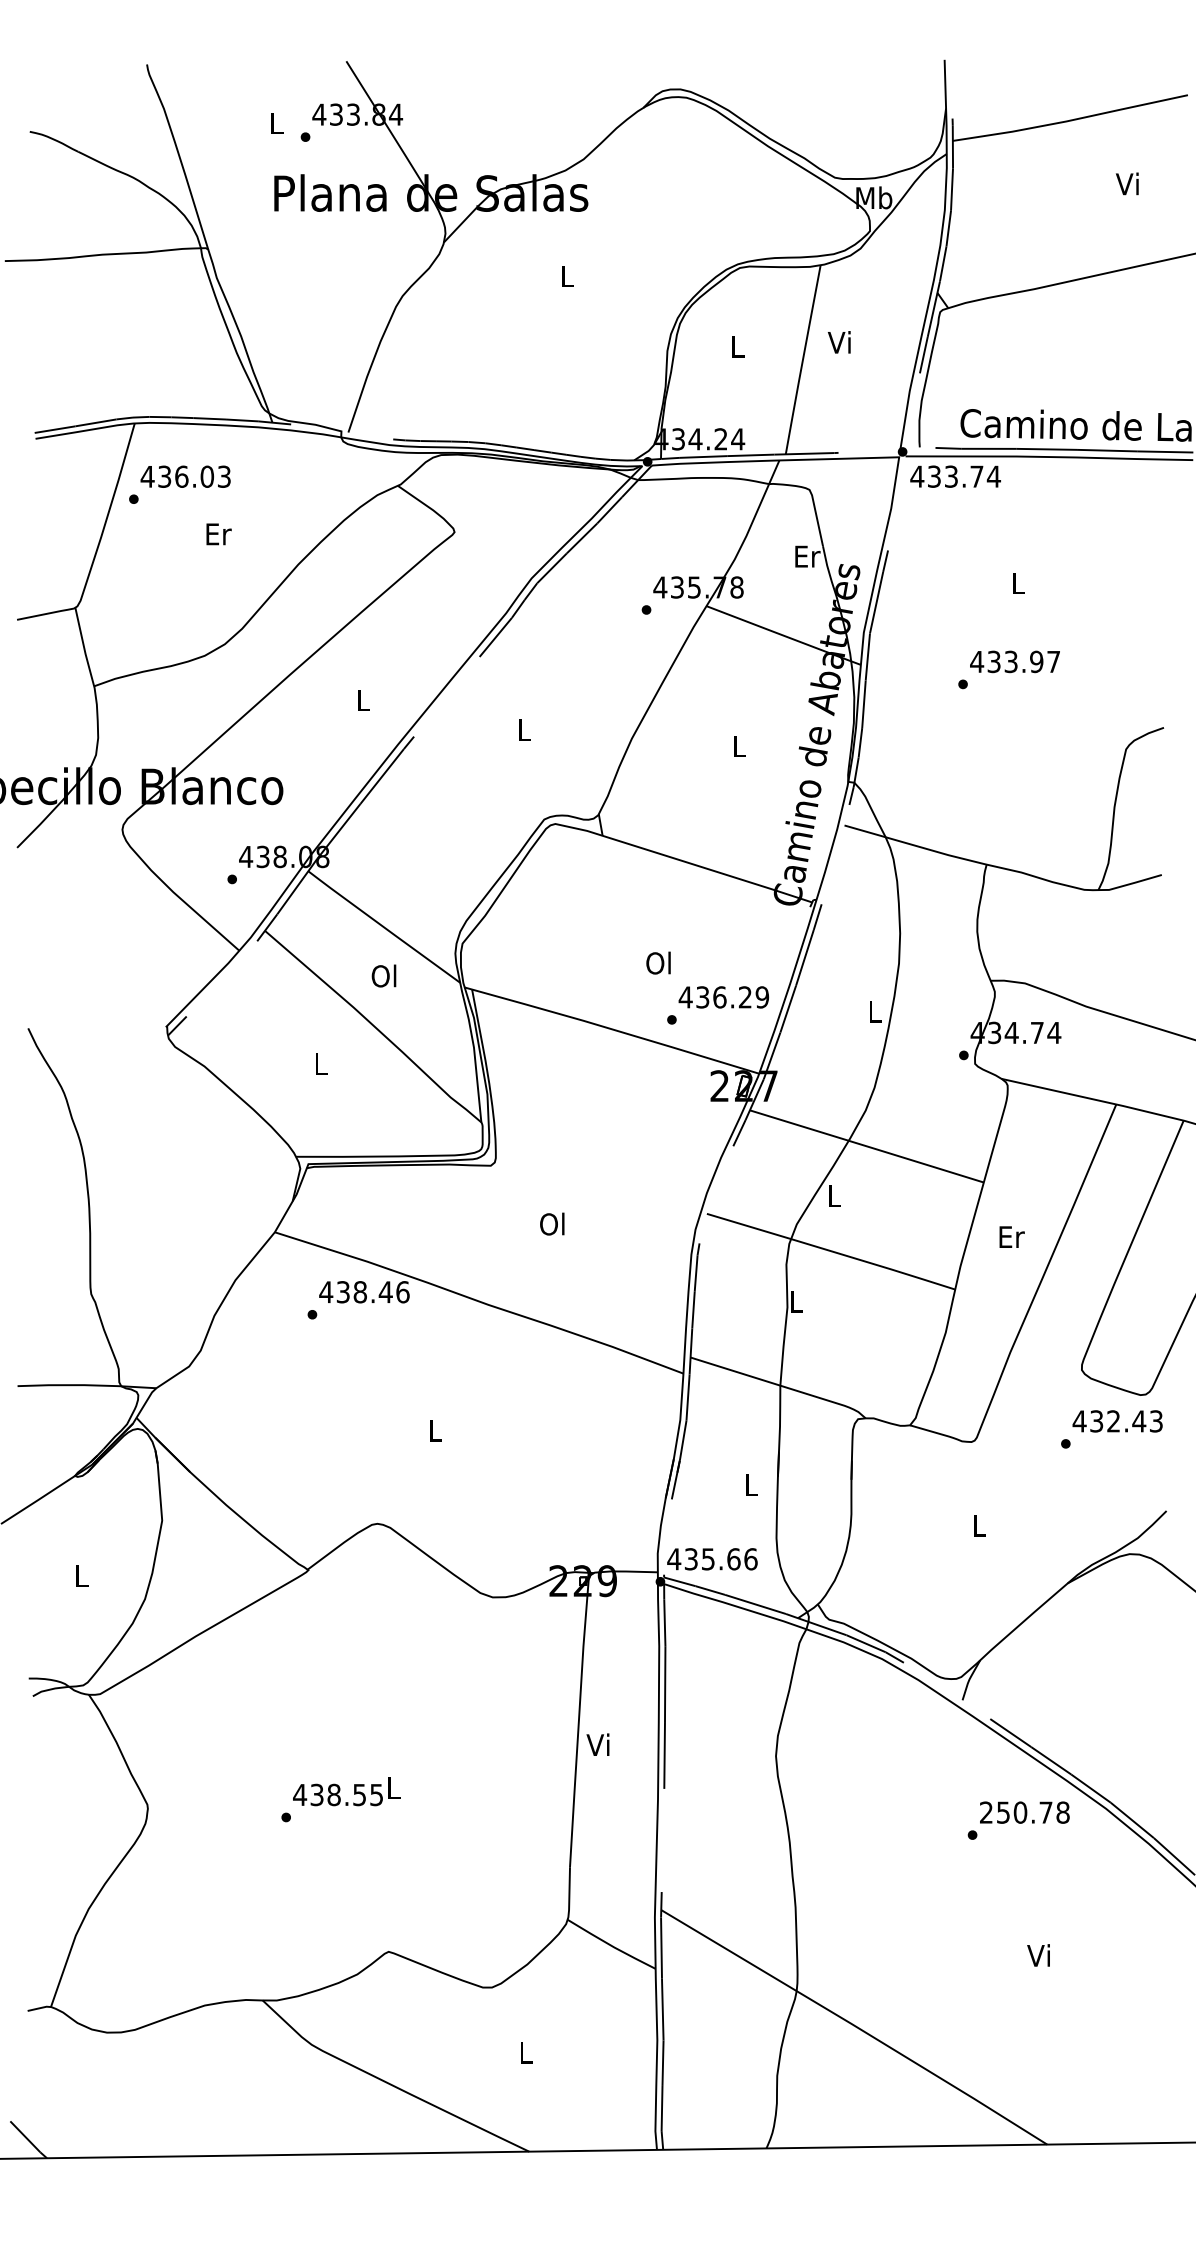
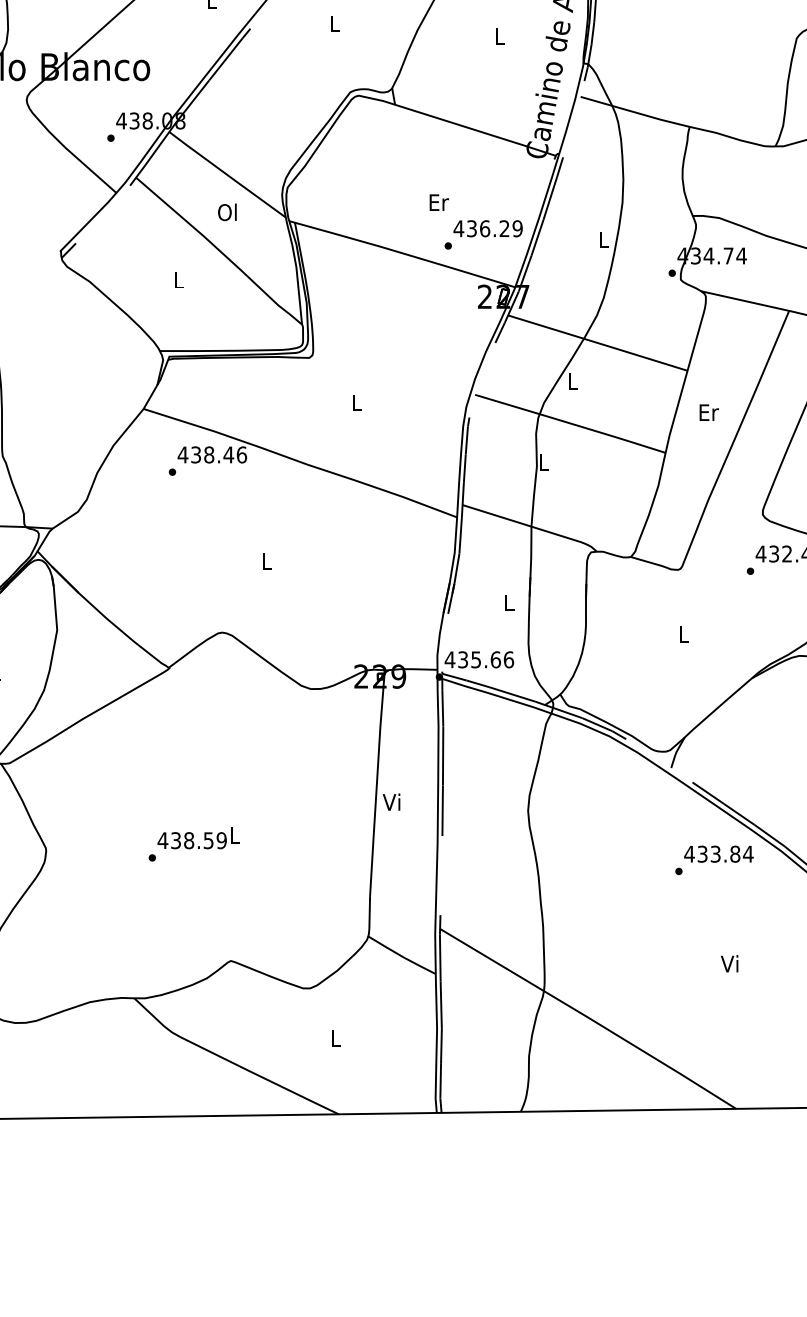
text: (659, 962) -> (438, 201), Ol -> Er
text: (552, 1223) -> (356, 402), Ol -> L
text: (376, 1794) -> (221, 840), 438.55 -> 438.59
text: (1024, 1812) -> (718, 854), 250.78 -> 433.84

